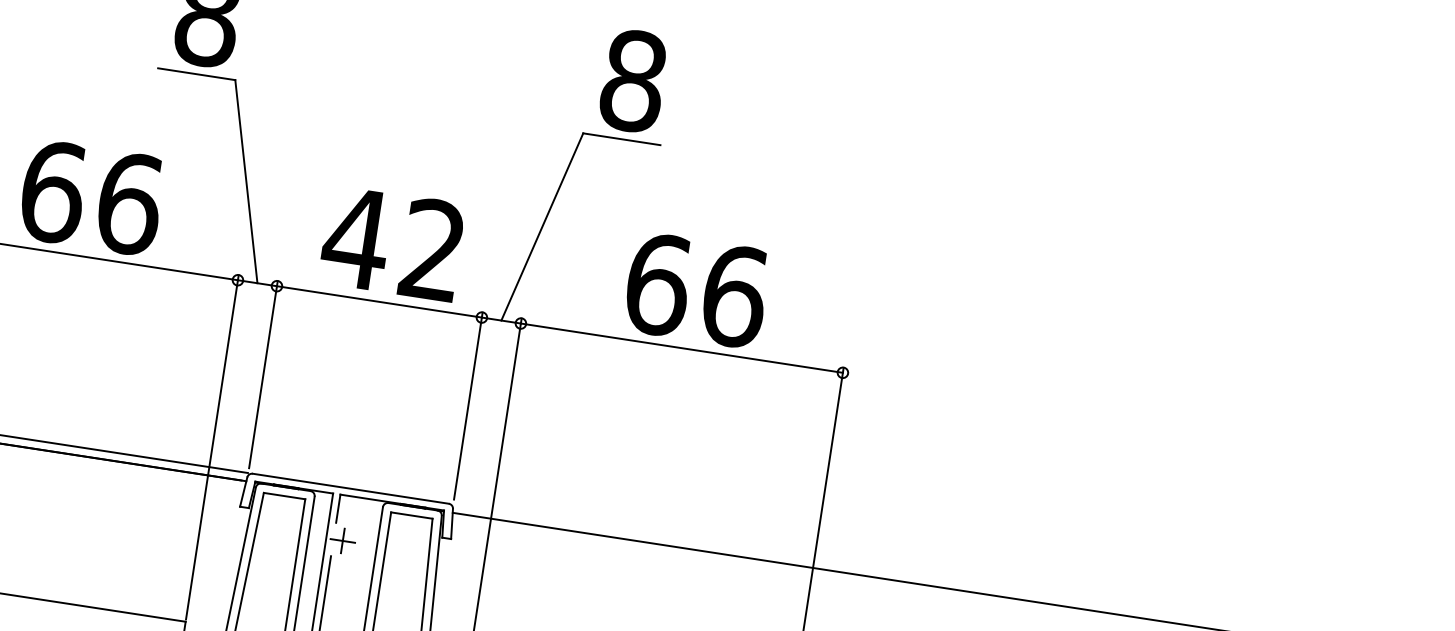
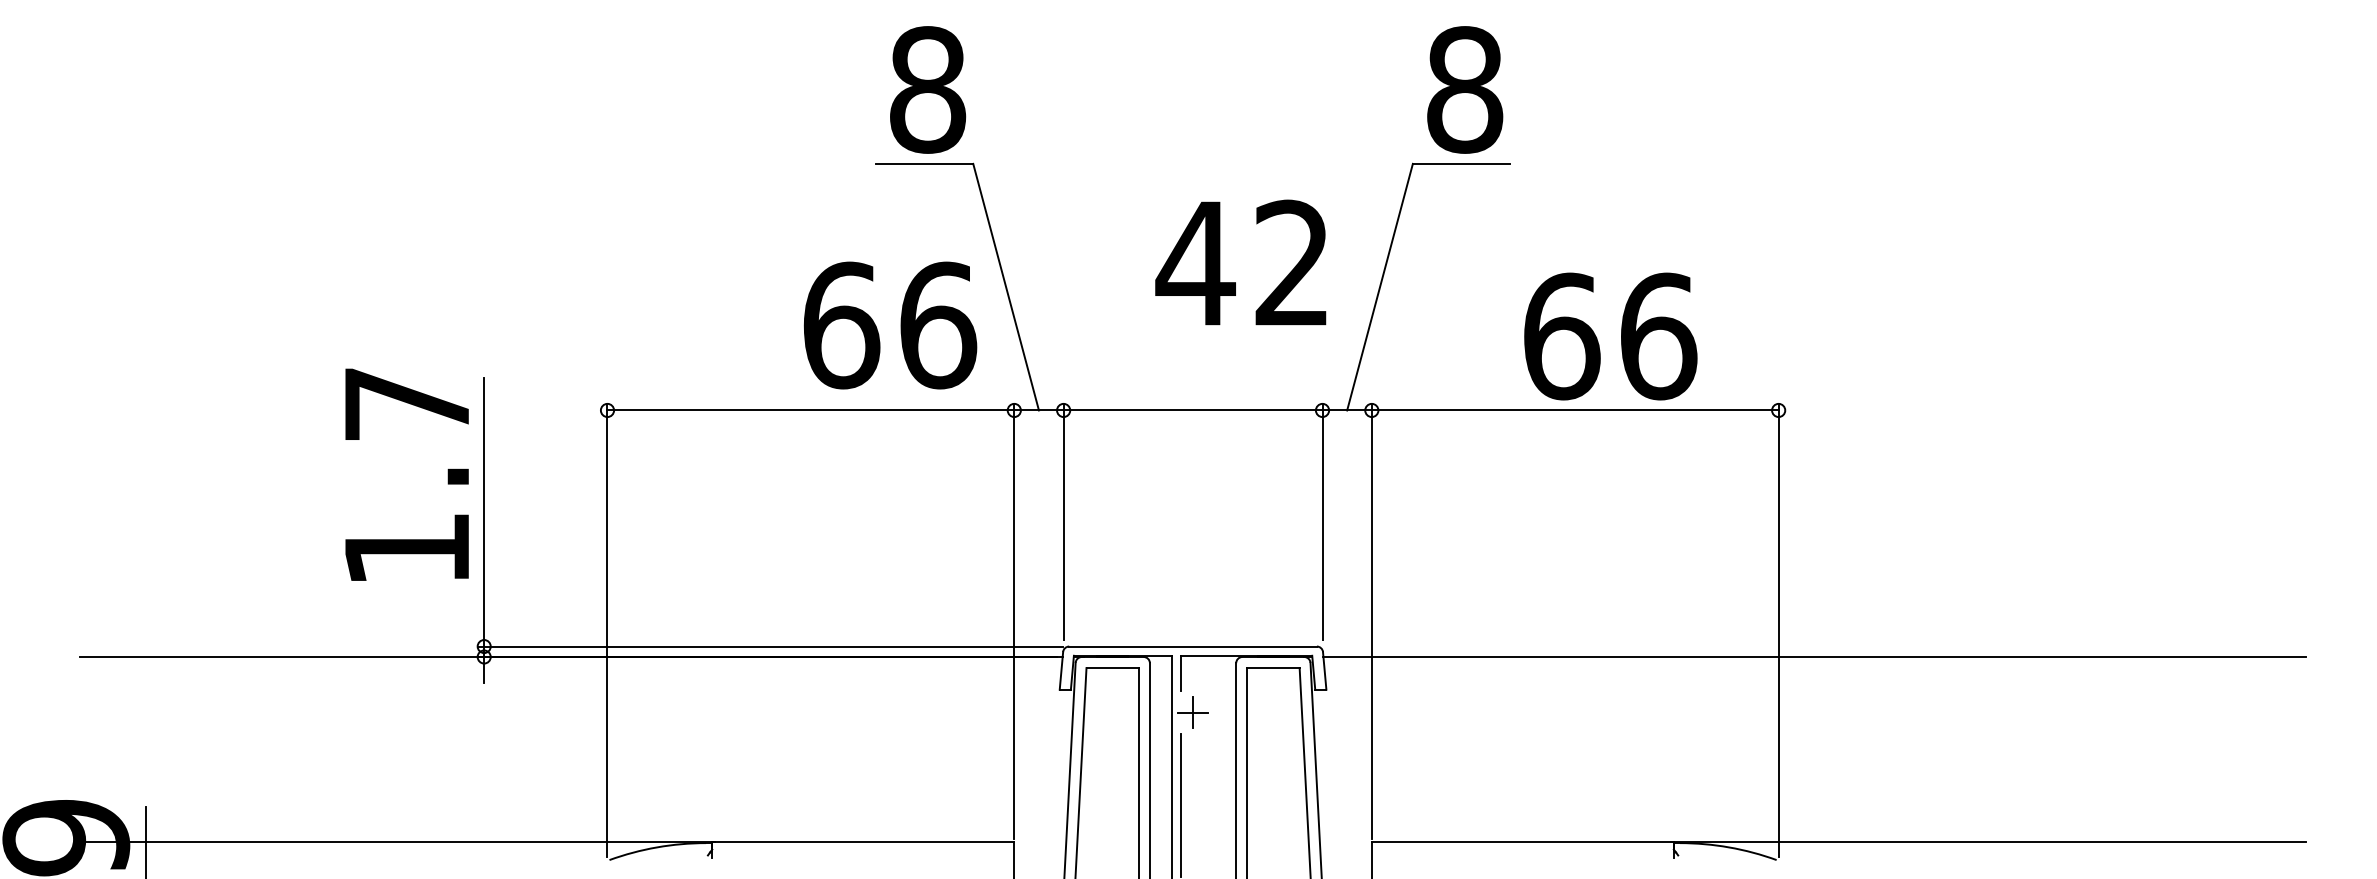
text: (91, 197) -> (890, 325), moved
text: (392, 243) -> (1240, 262), moved
text: (696, 290) -> (1610, 336), moved

